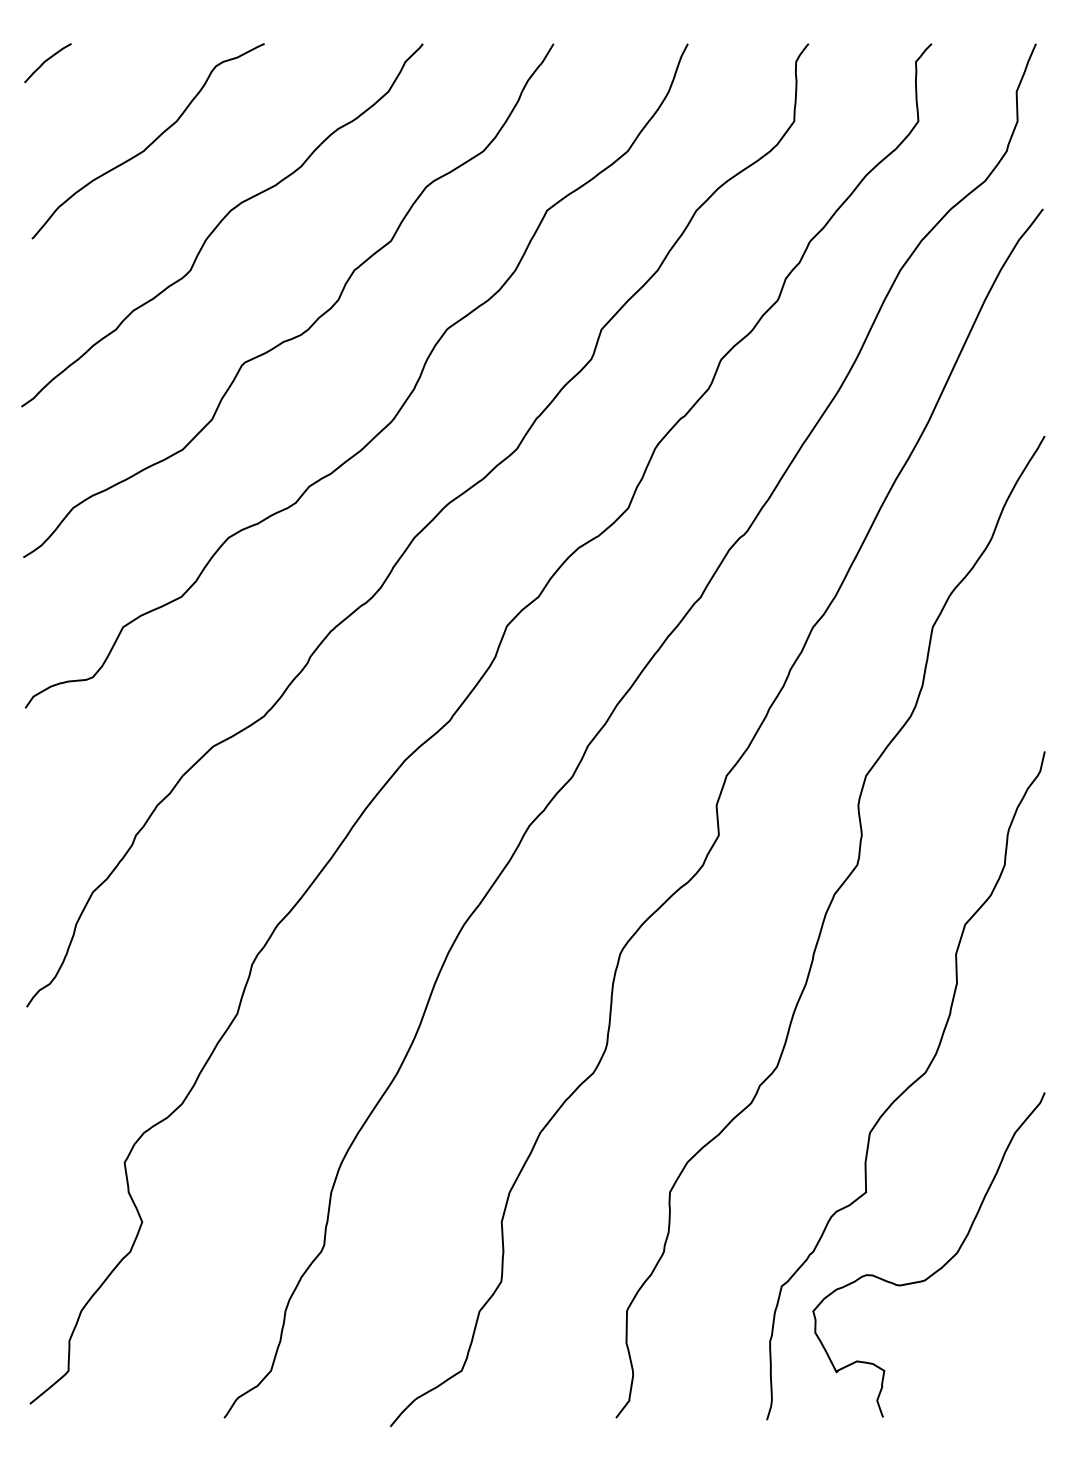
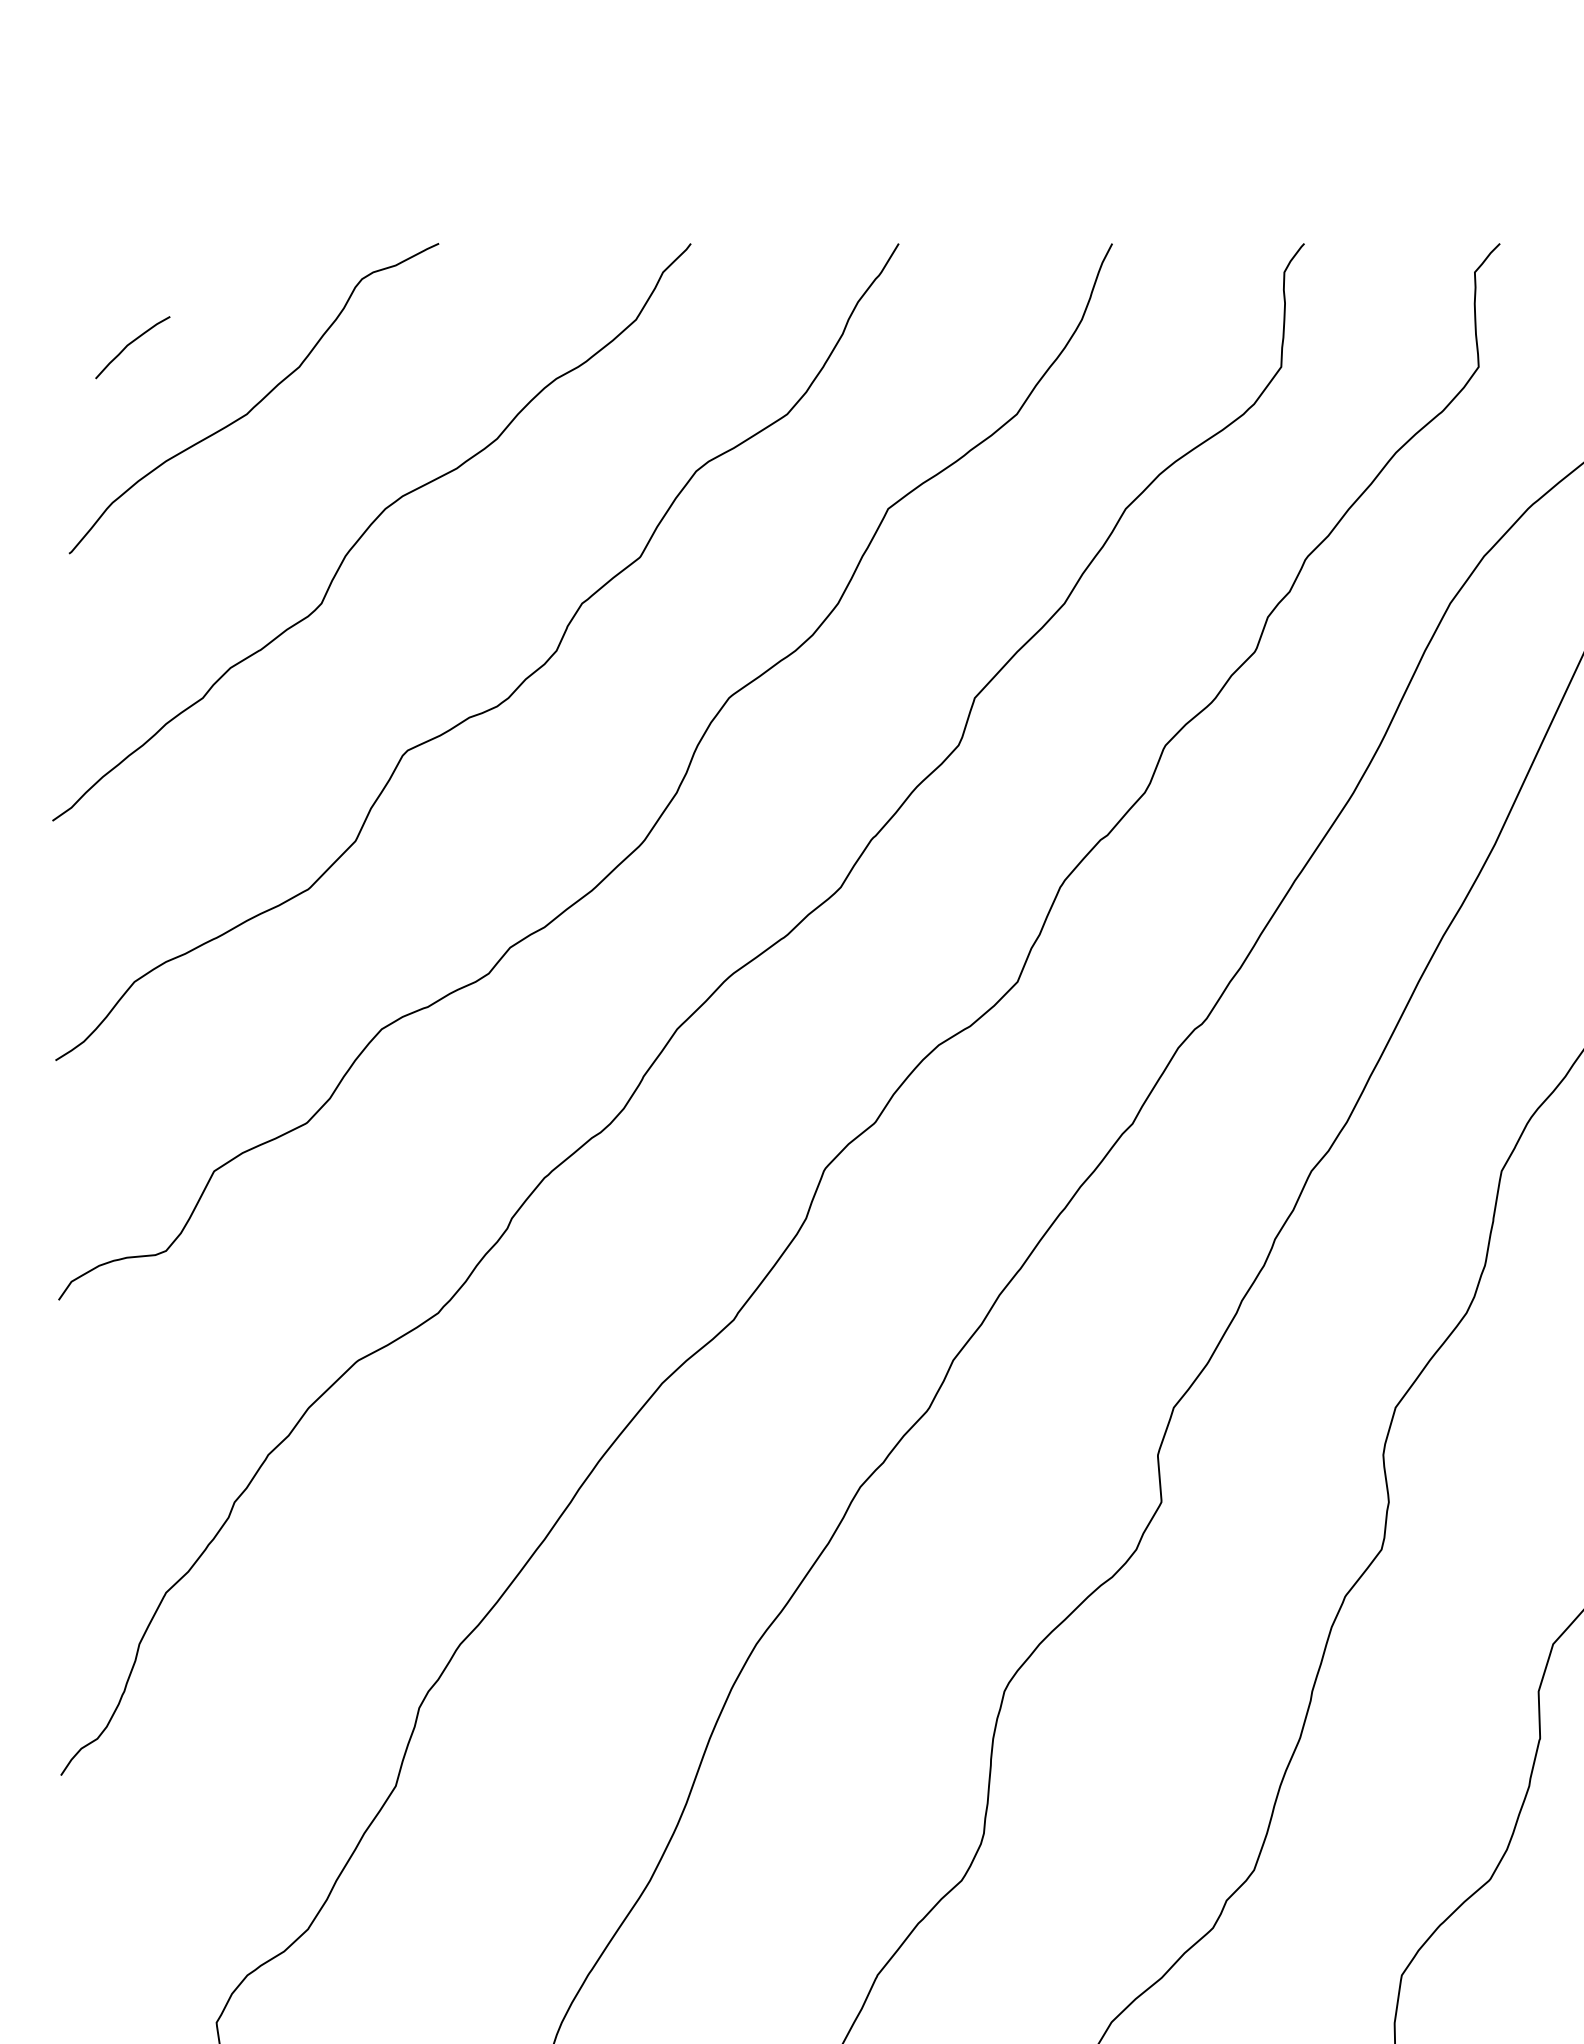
curve: (46, 61) -> (130, 344), moved

